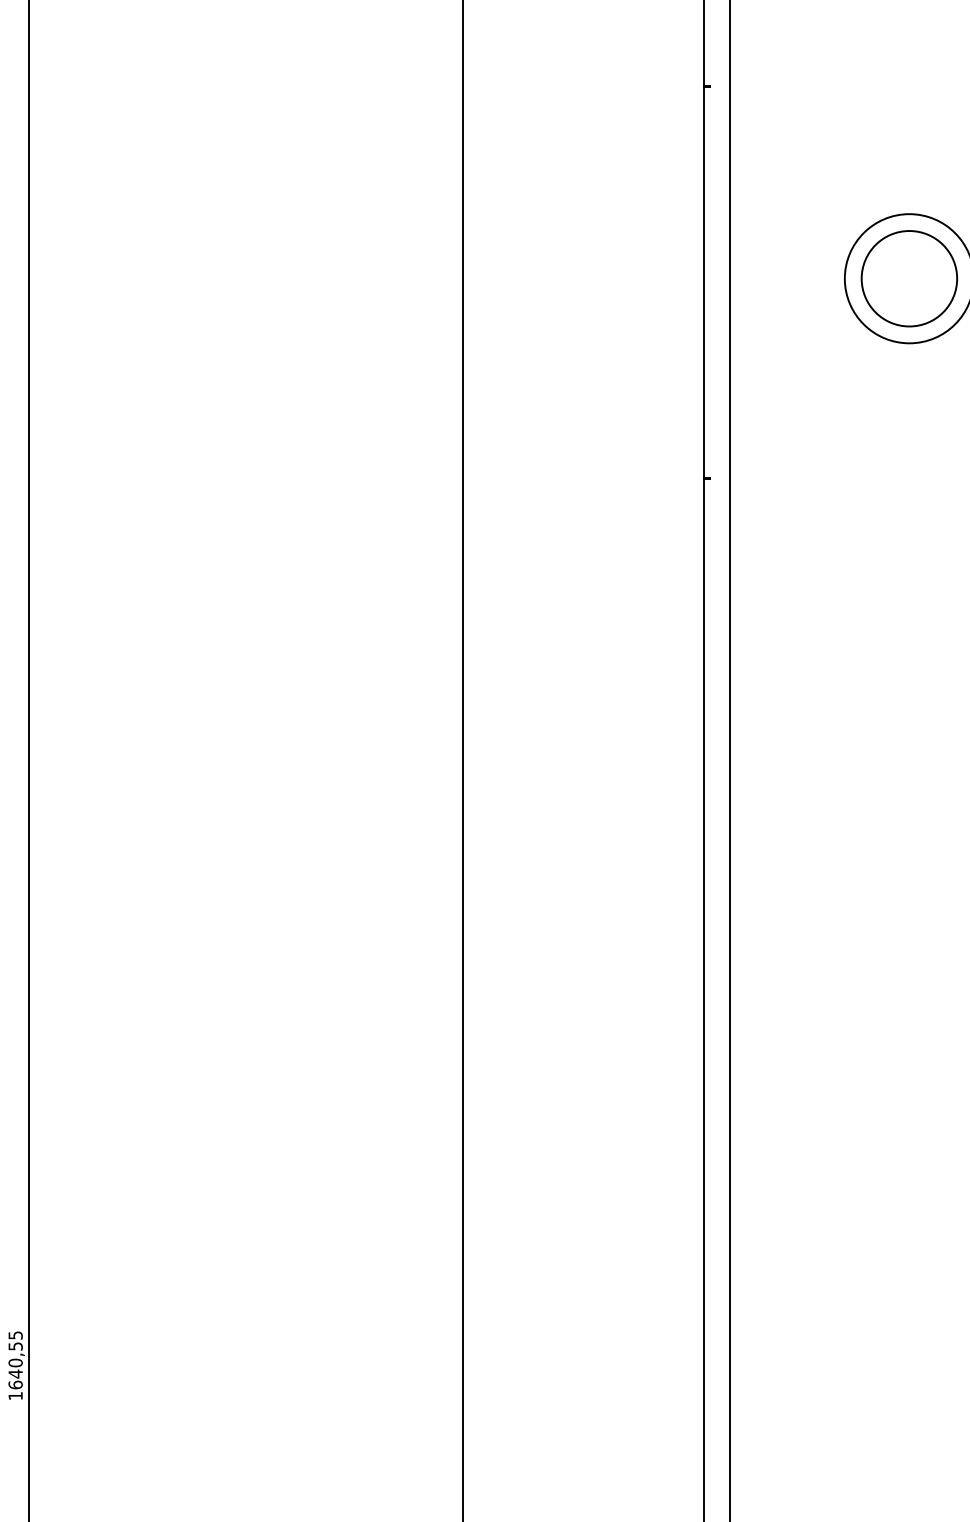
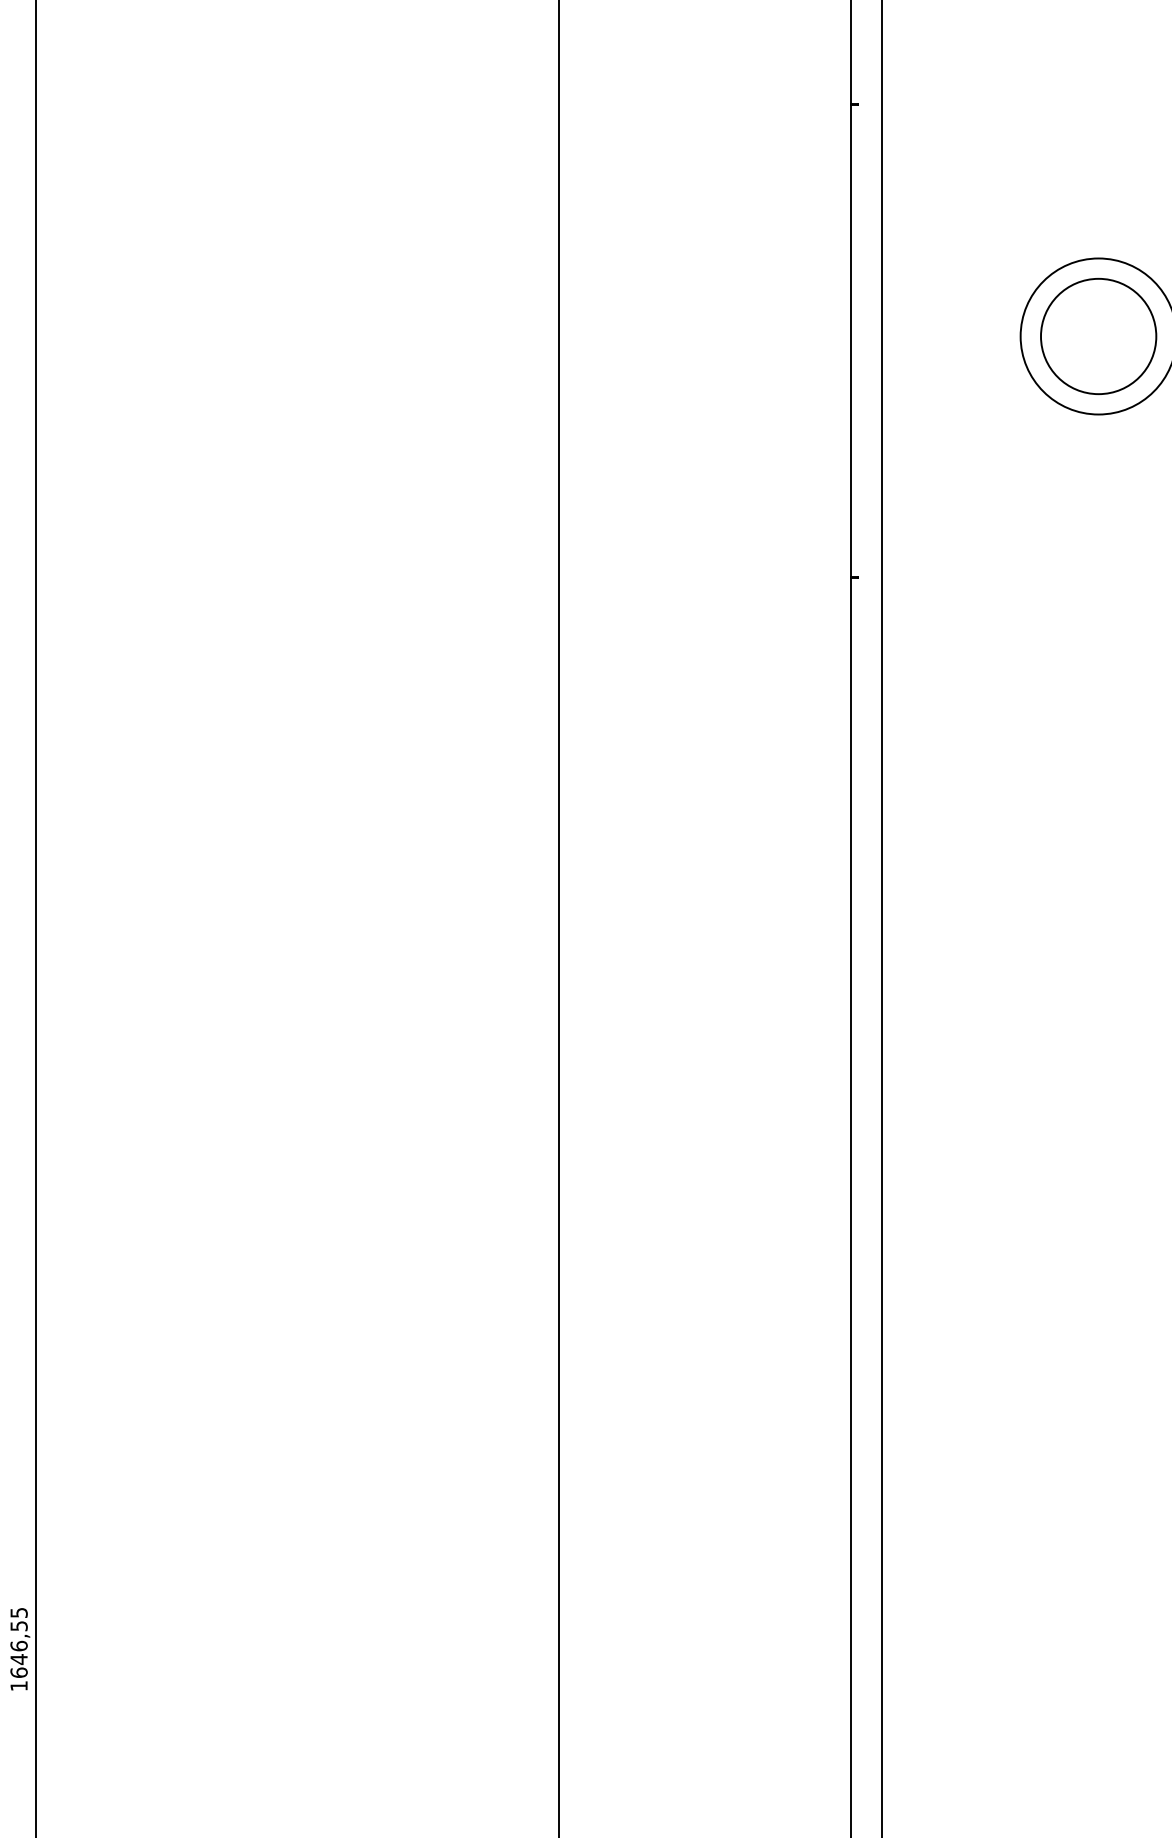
text: (15, 1362) -> (18, 1645), 1640,55 -> 1646,55

